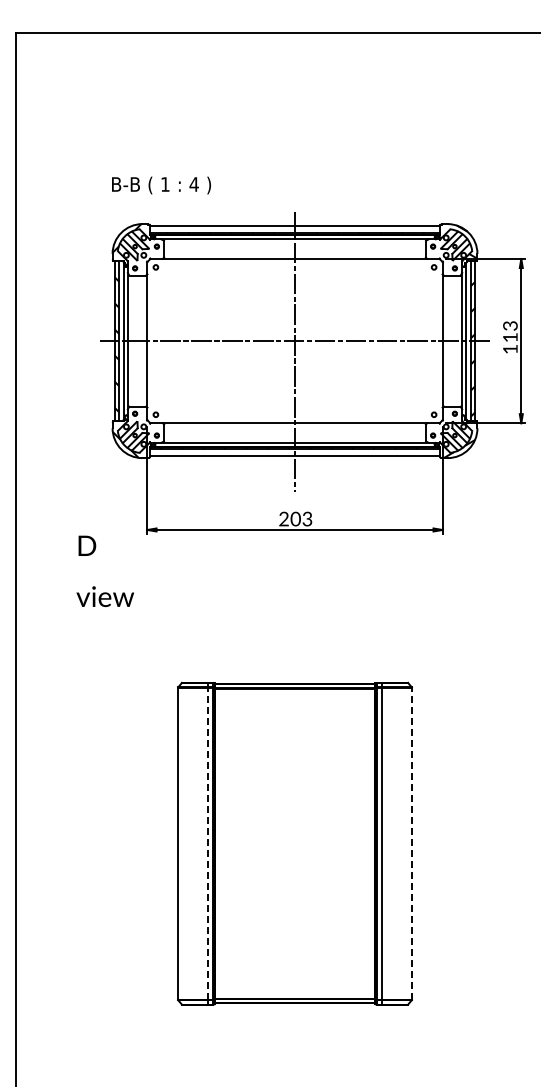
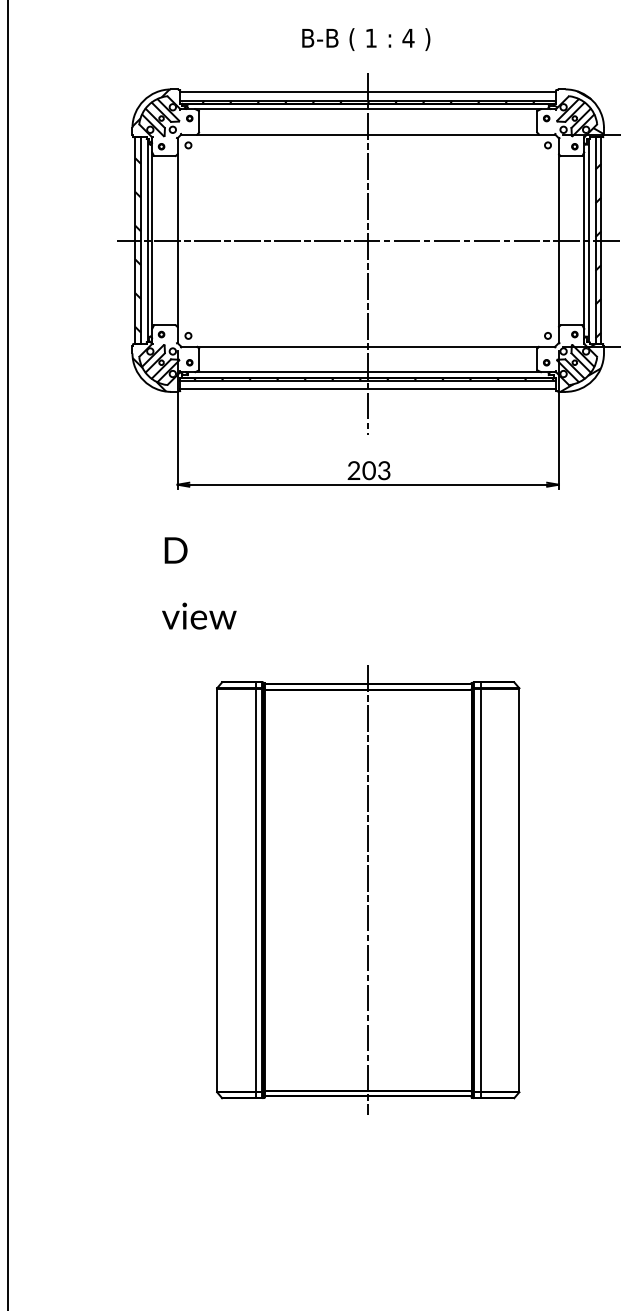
text: (161, 185) -> (366, 39), moved
text: (104, 570) -> (198, 582), moved
line: (207, 843) -> (255, 889), dashed -> solid
line: (295, 843) -> (368, 889), added
line: (412, 843) -> (520, 889), dashed -> solid

